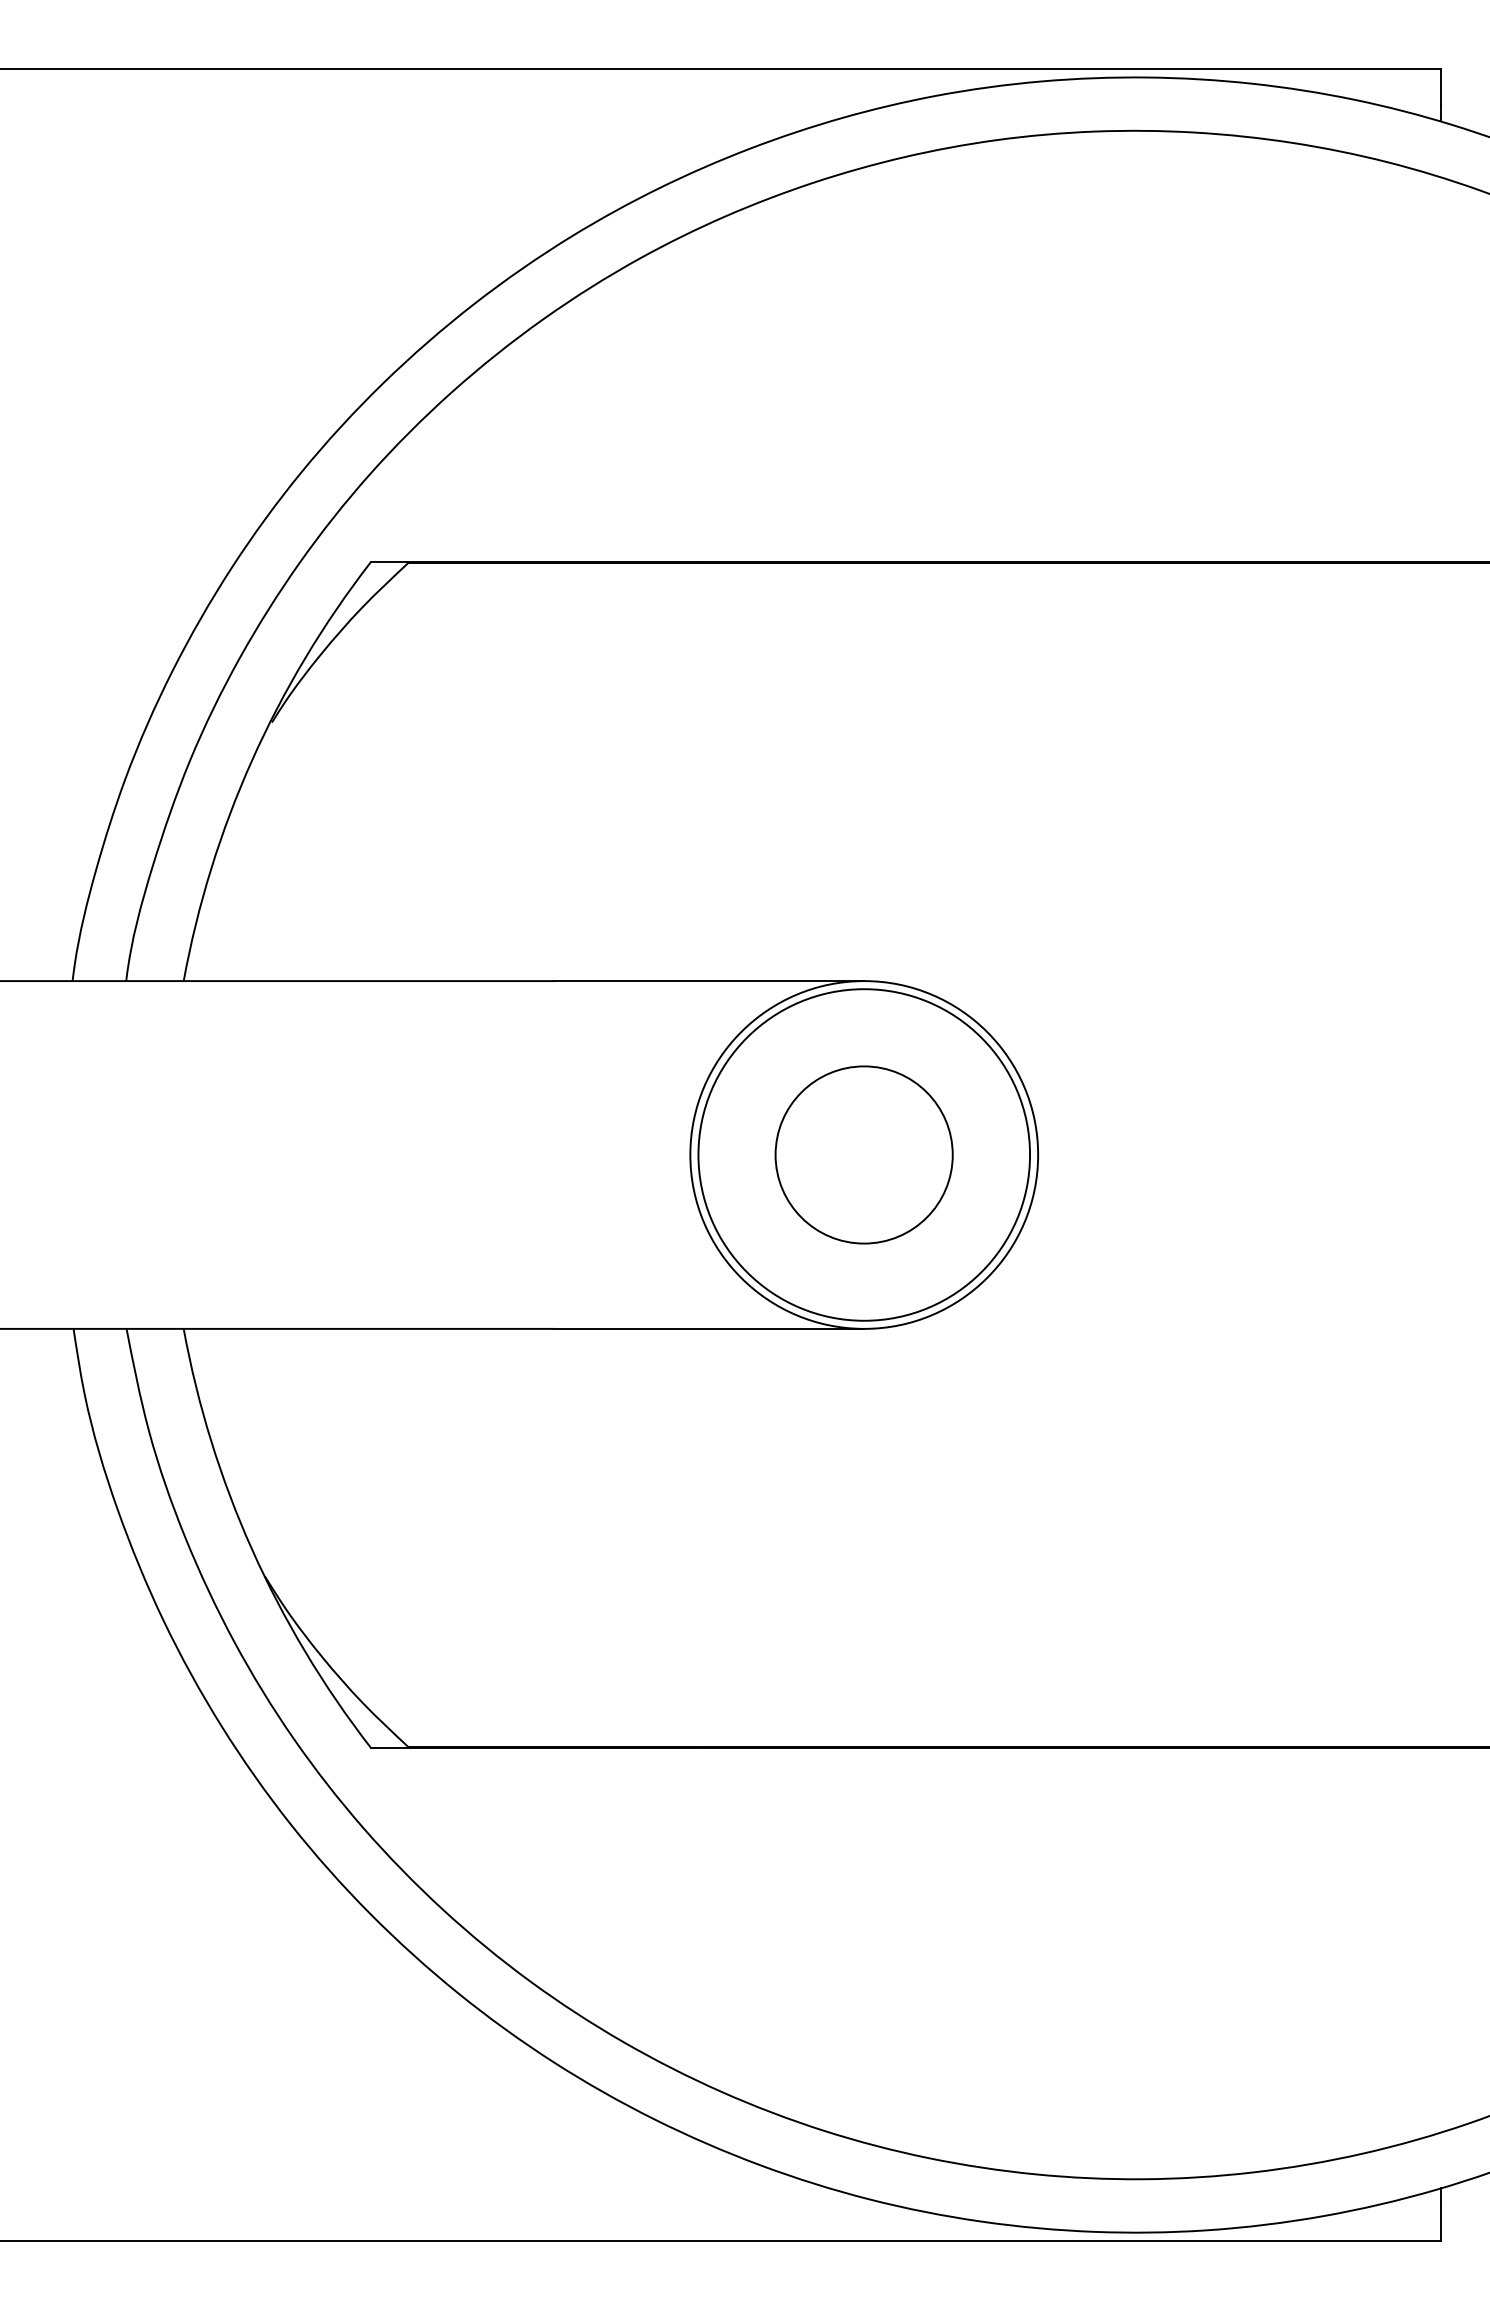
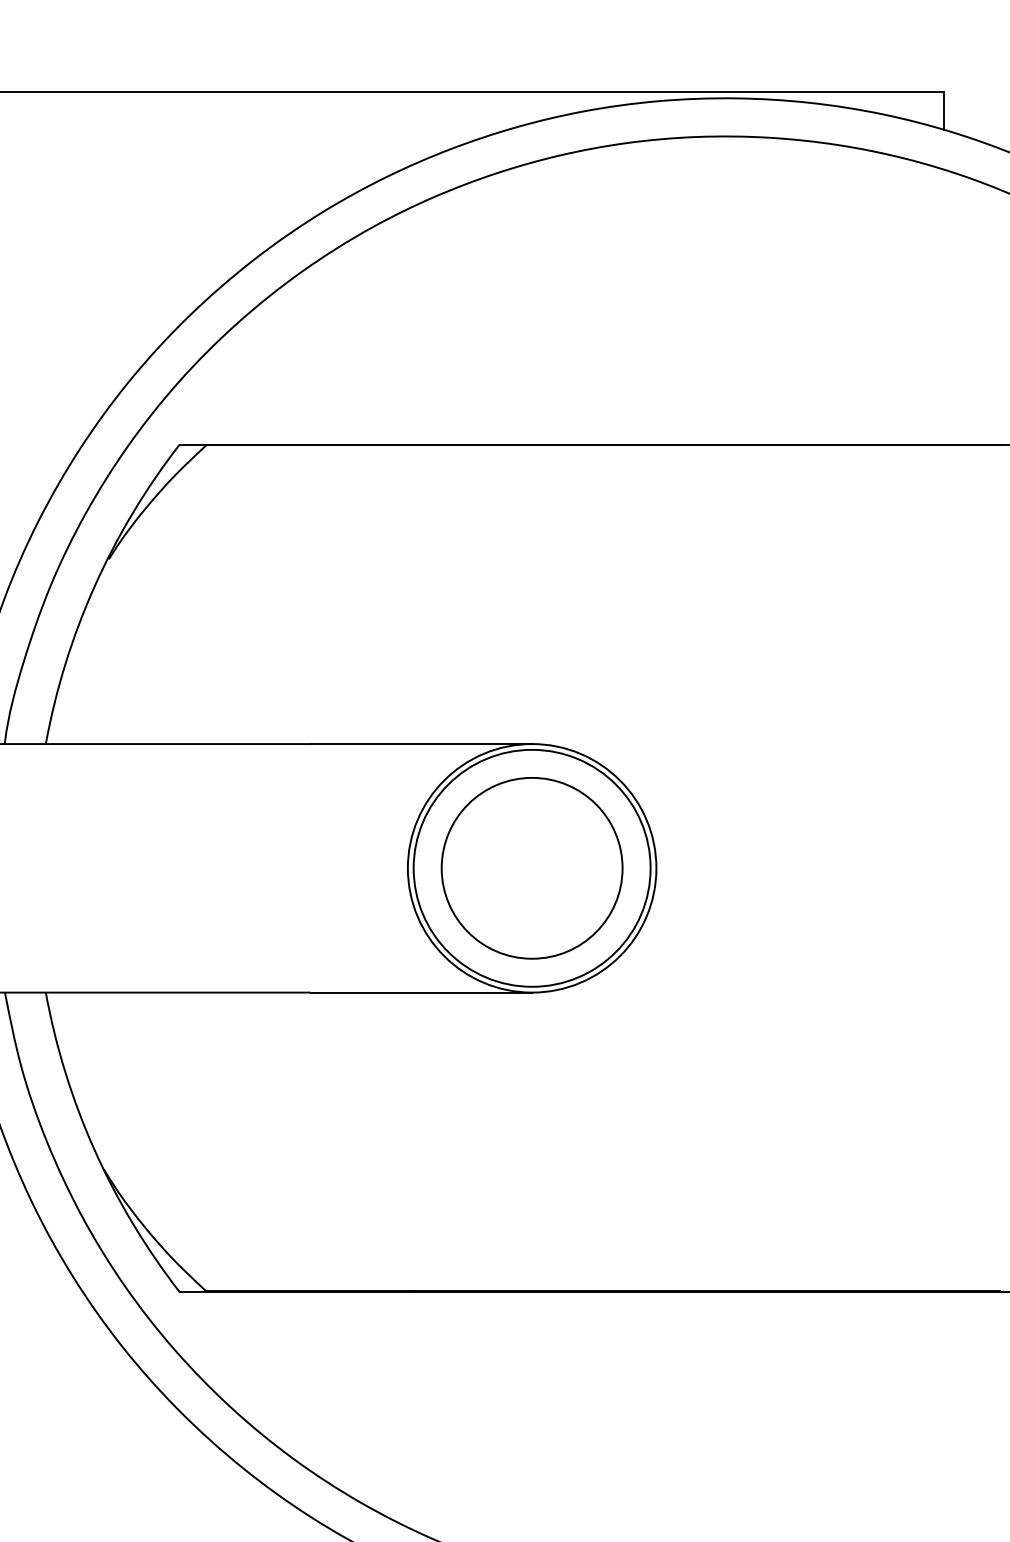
circle: (863, 1154) -> (531, 867), size x1.43

